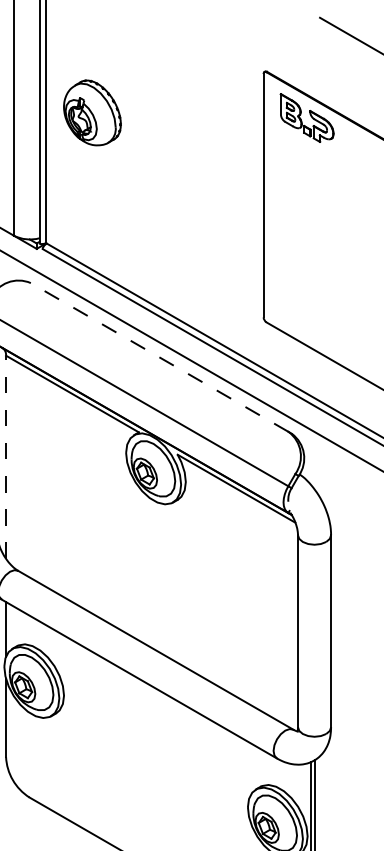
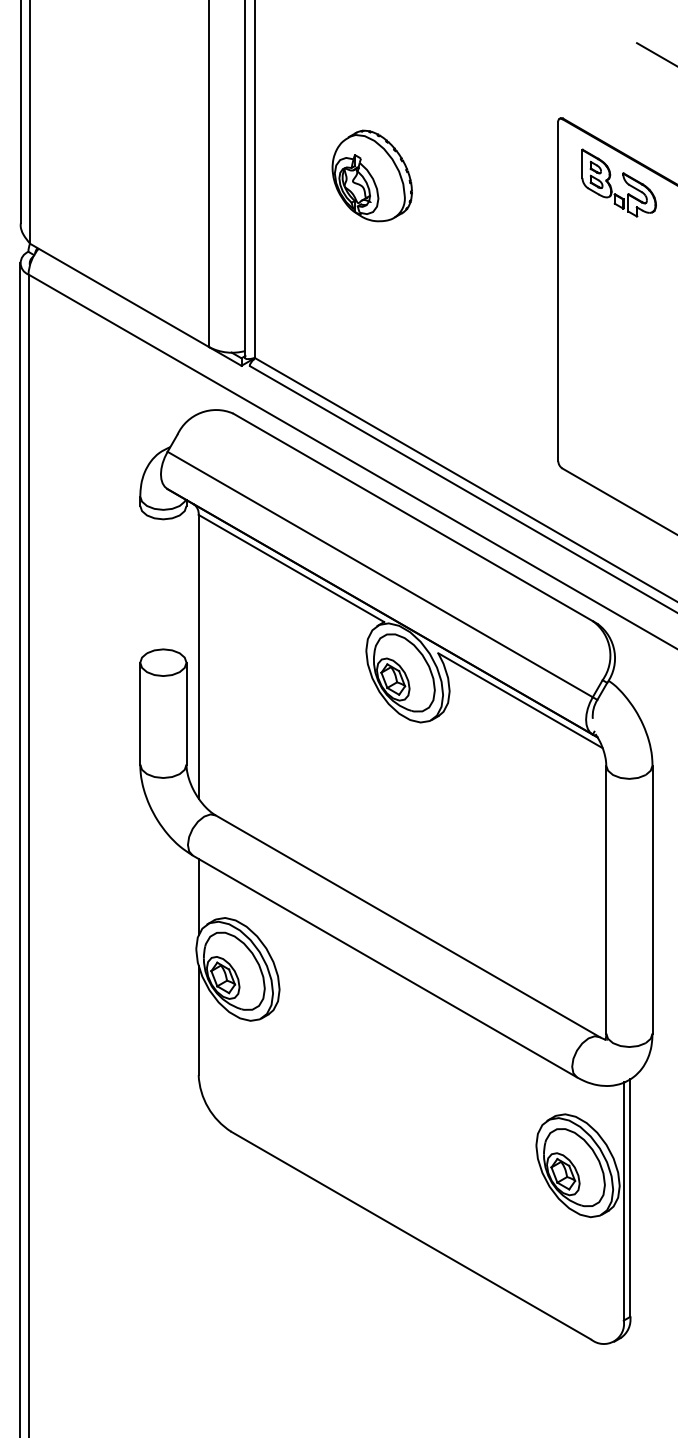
part: (91, 112) -> (371, 175), moved
line: (159, 357) -> (413, 517), dashed -> solid
line: (5, 457) -> (198, 656), dashed -> solid

